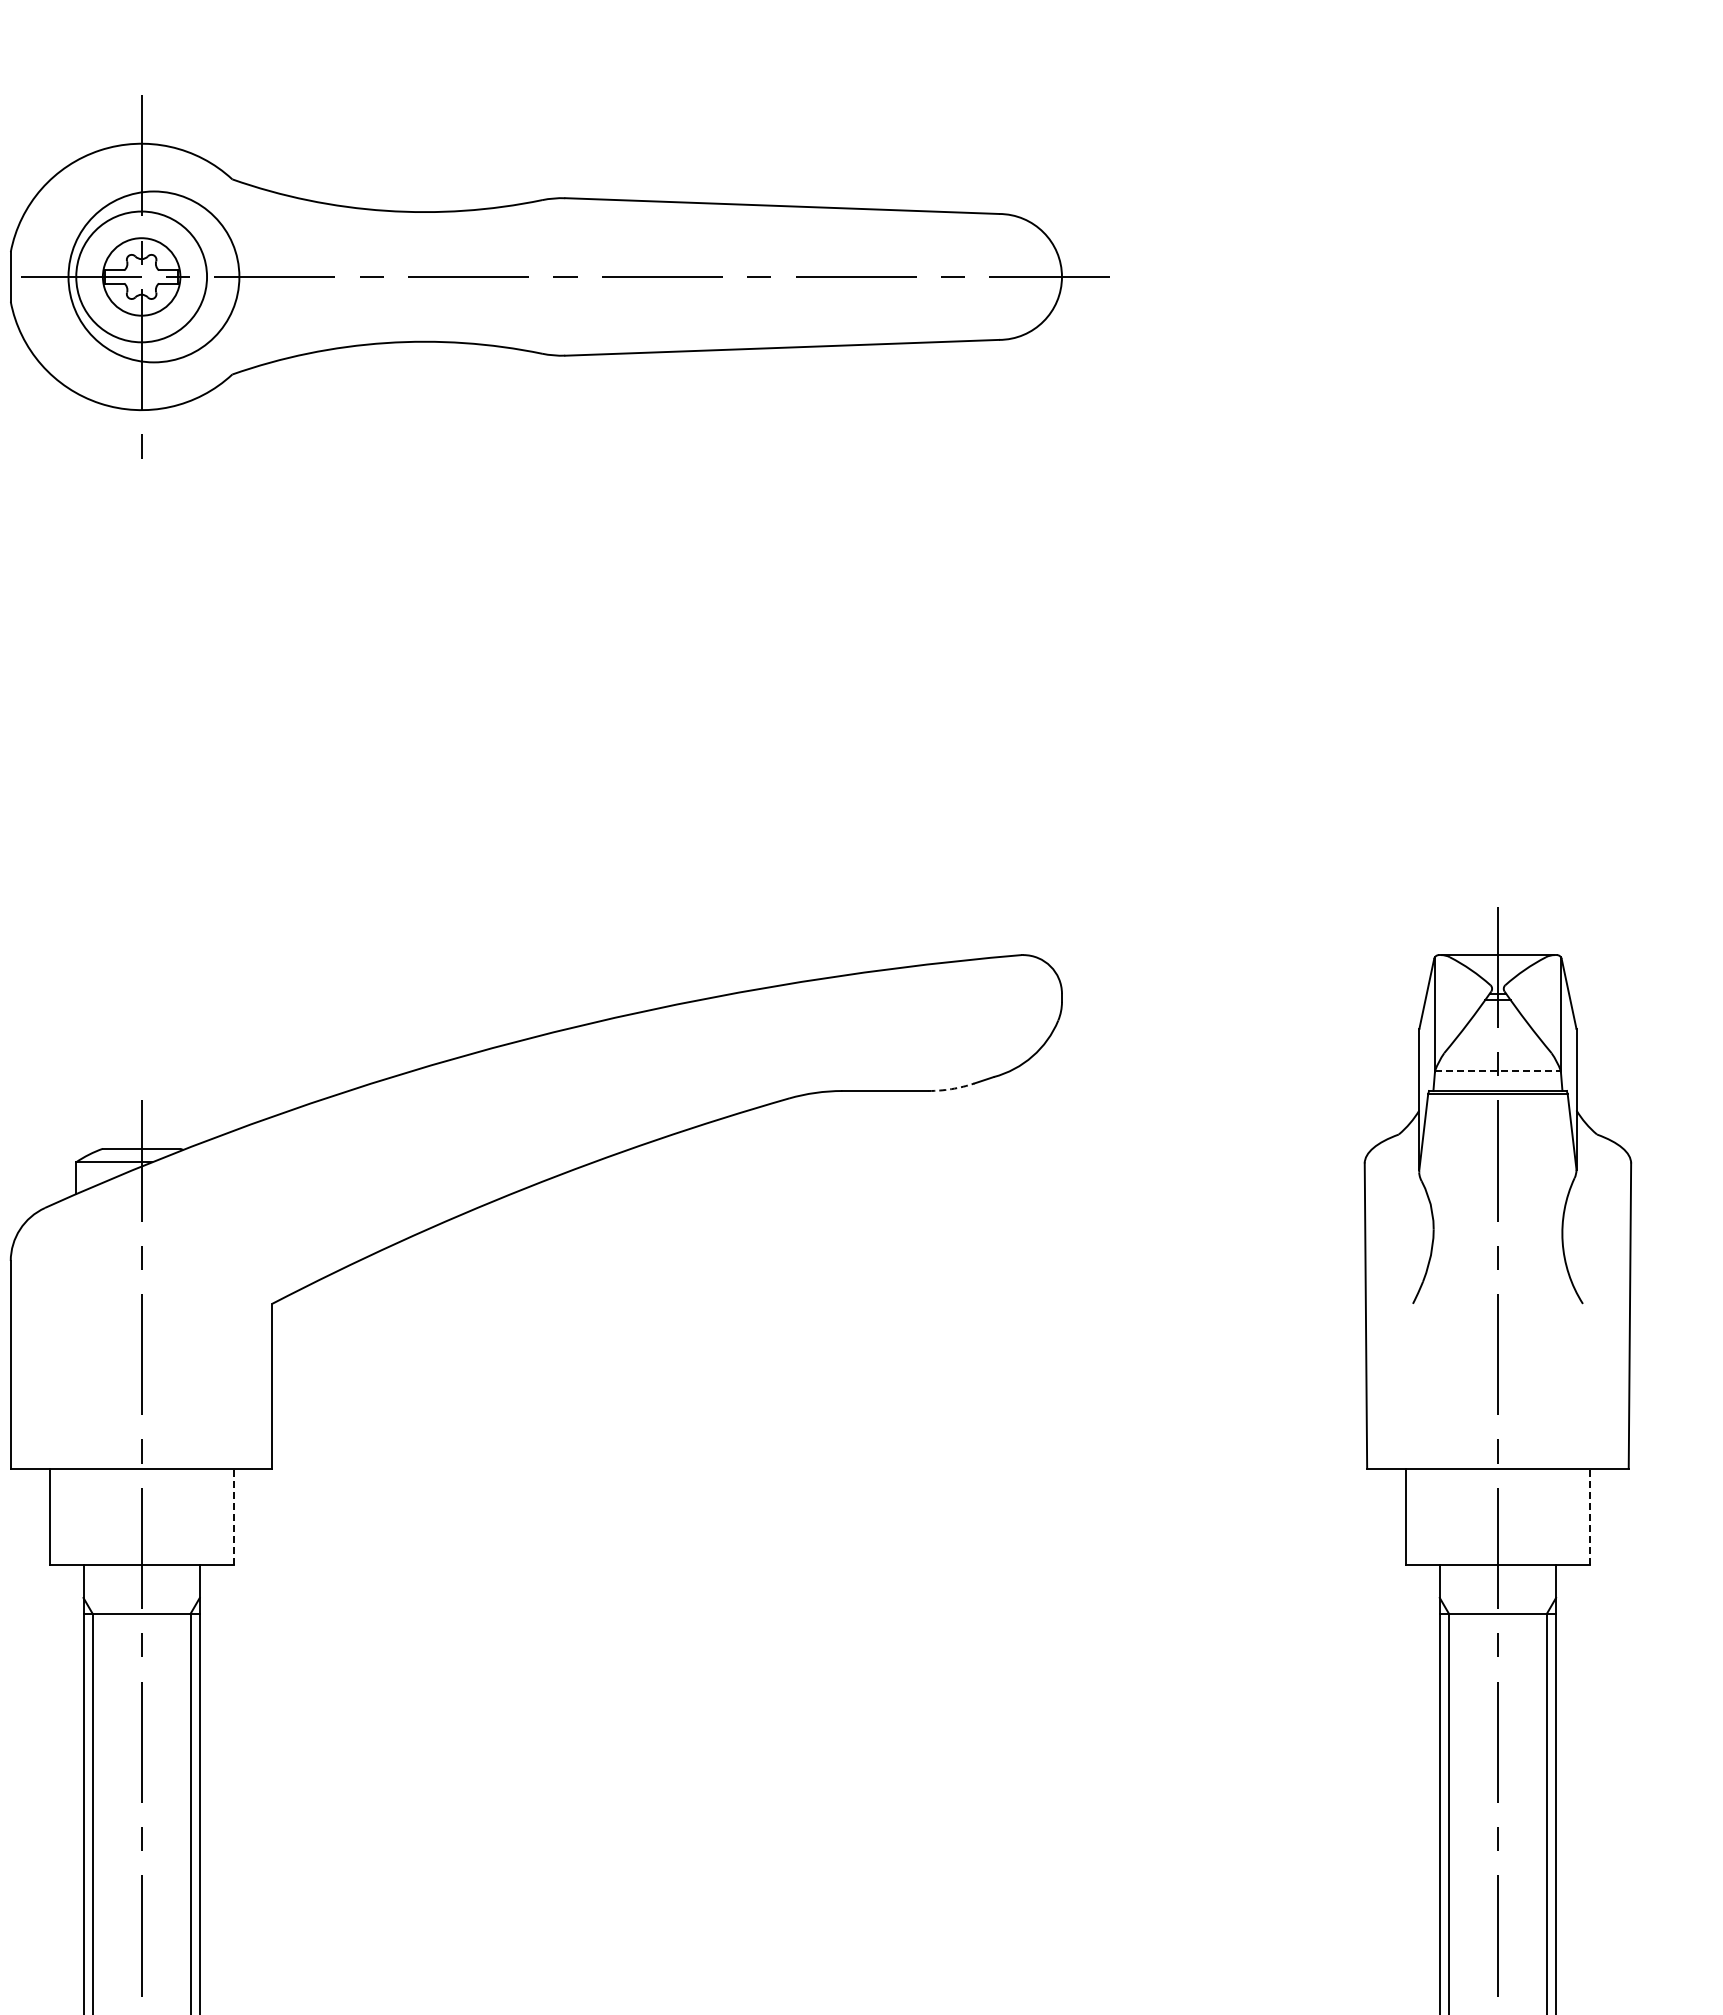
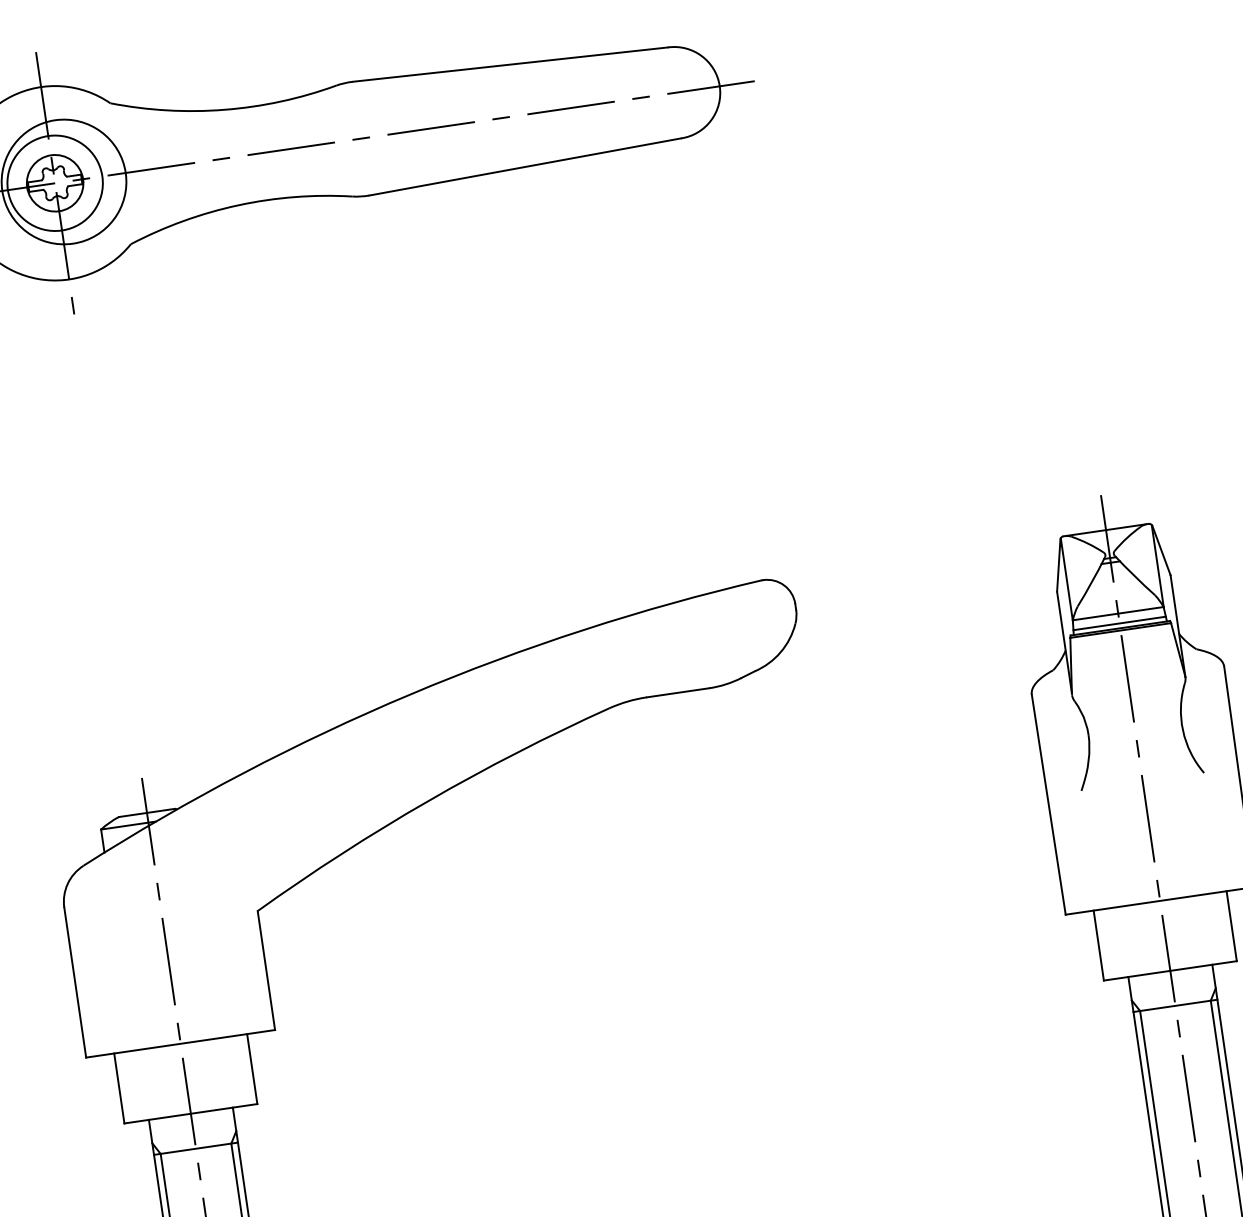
line: (1497, 1070) -> (1117, 613), dashed -> solid
line: (1497, 1084) -> (1119, 623), added
arc: (951, 1089) -> (725, 684), dashed -> solid
line: (233, 1516) -> (252, 1068), dashed -> solid
line: (1589, 1516) -> (1231, 925), dashed -> solid

